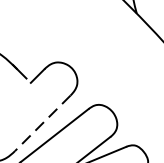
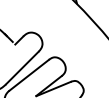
line: (43, 123) -> (22, 68), dashed -> solid

